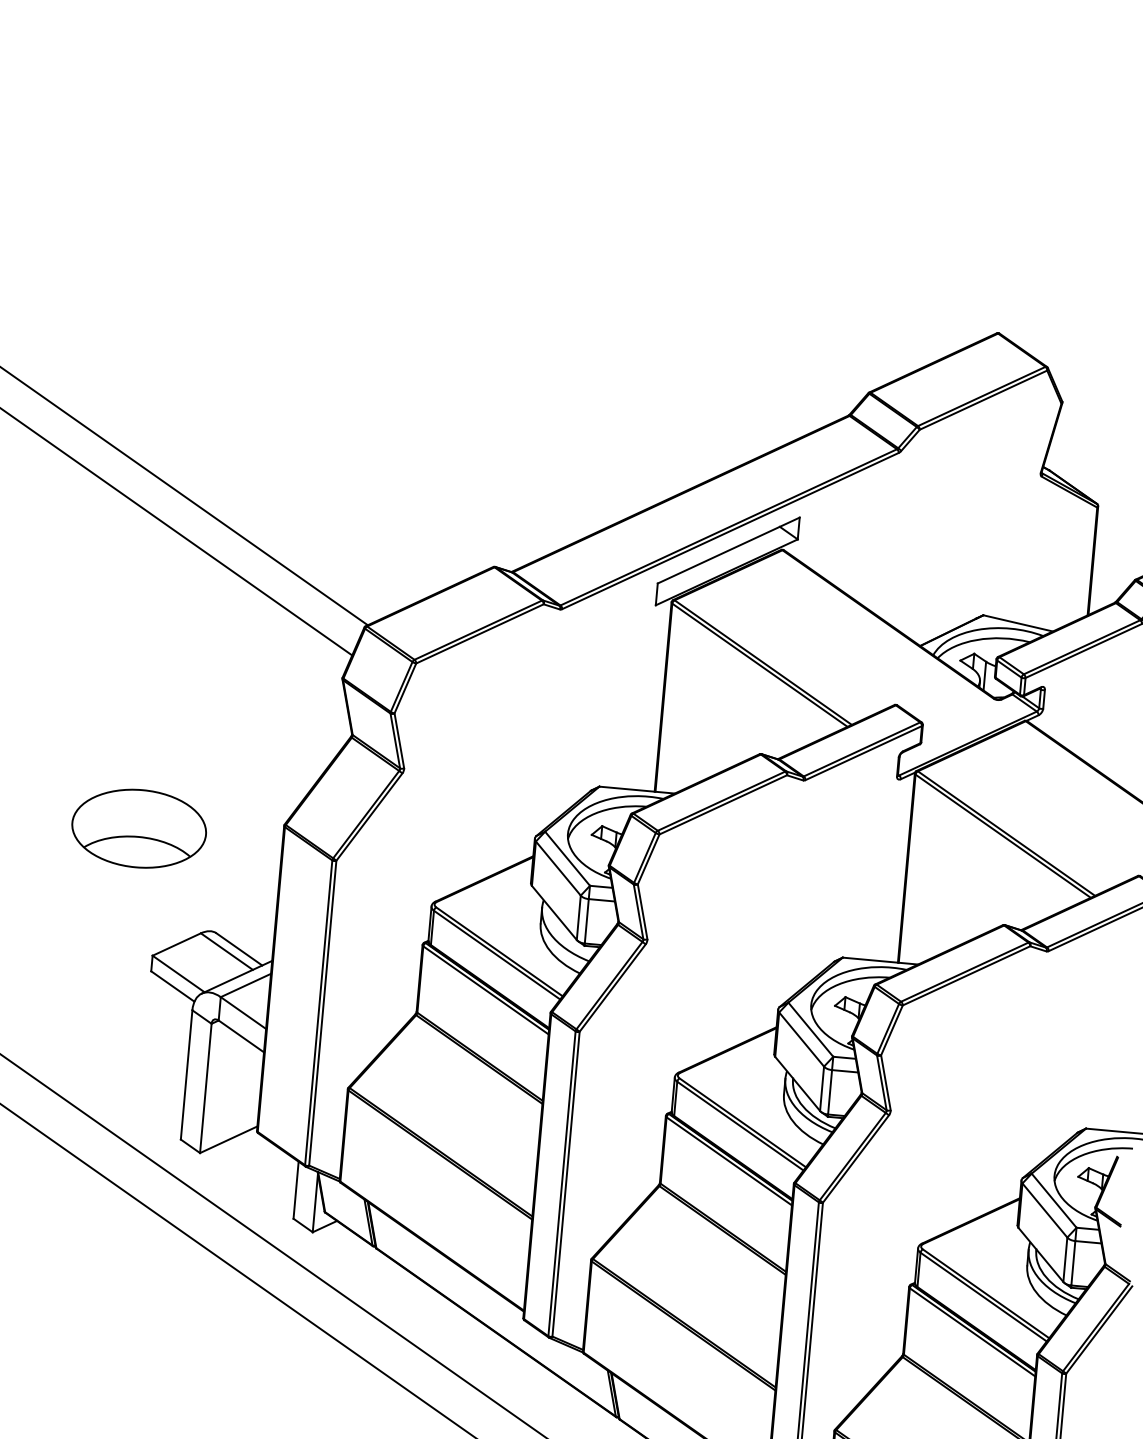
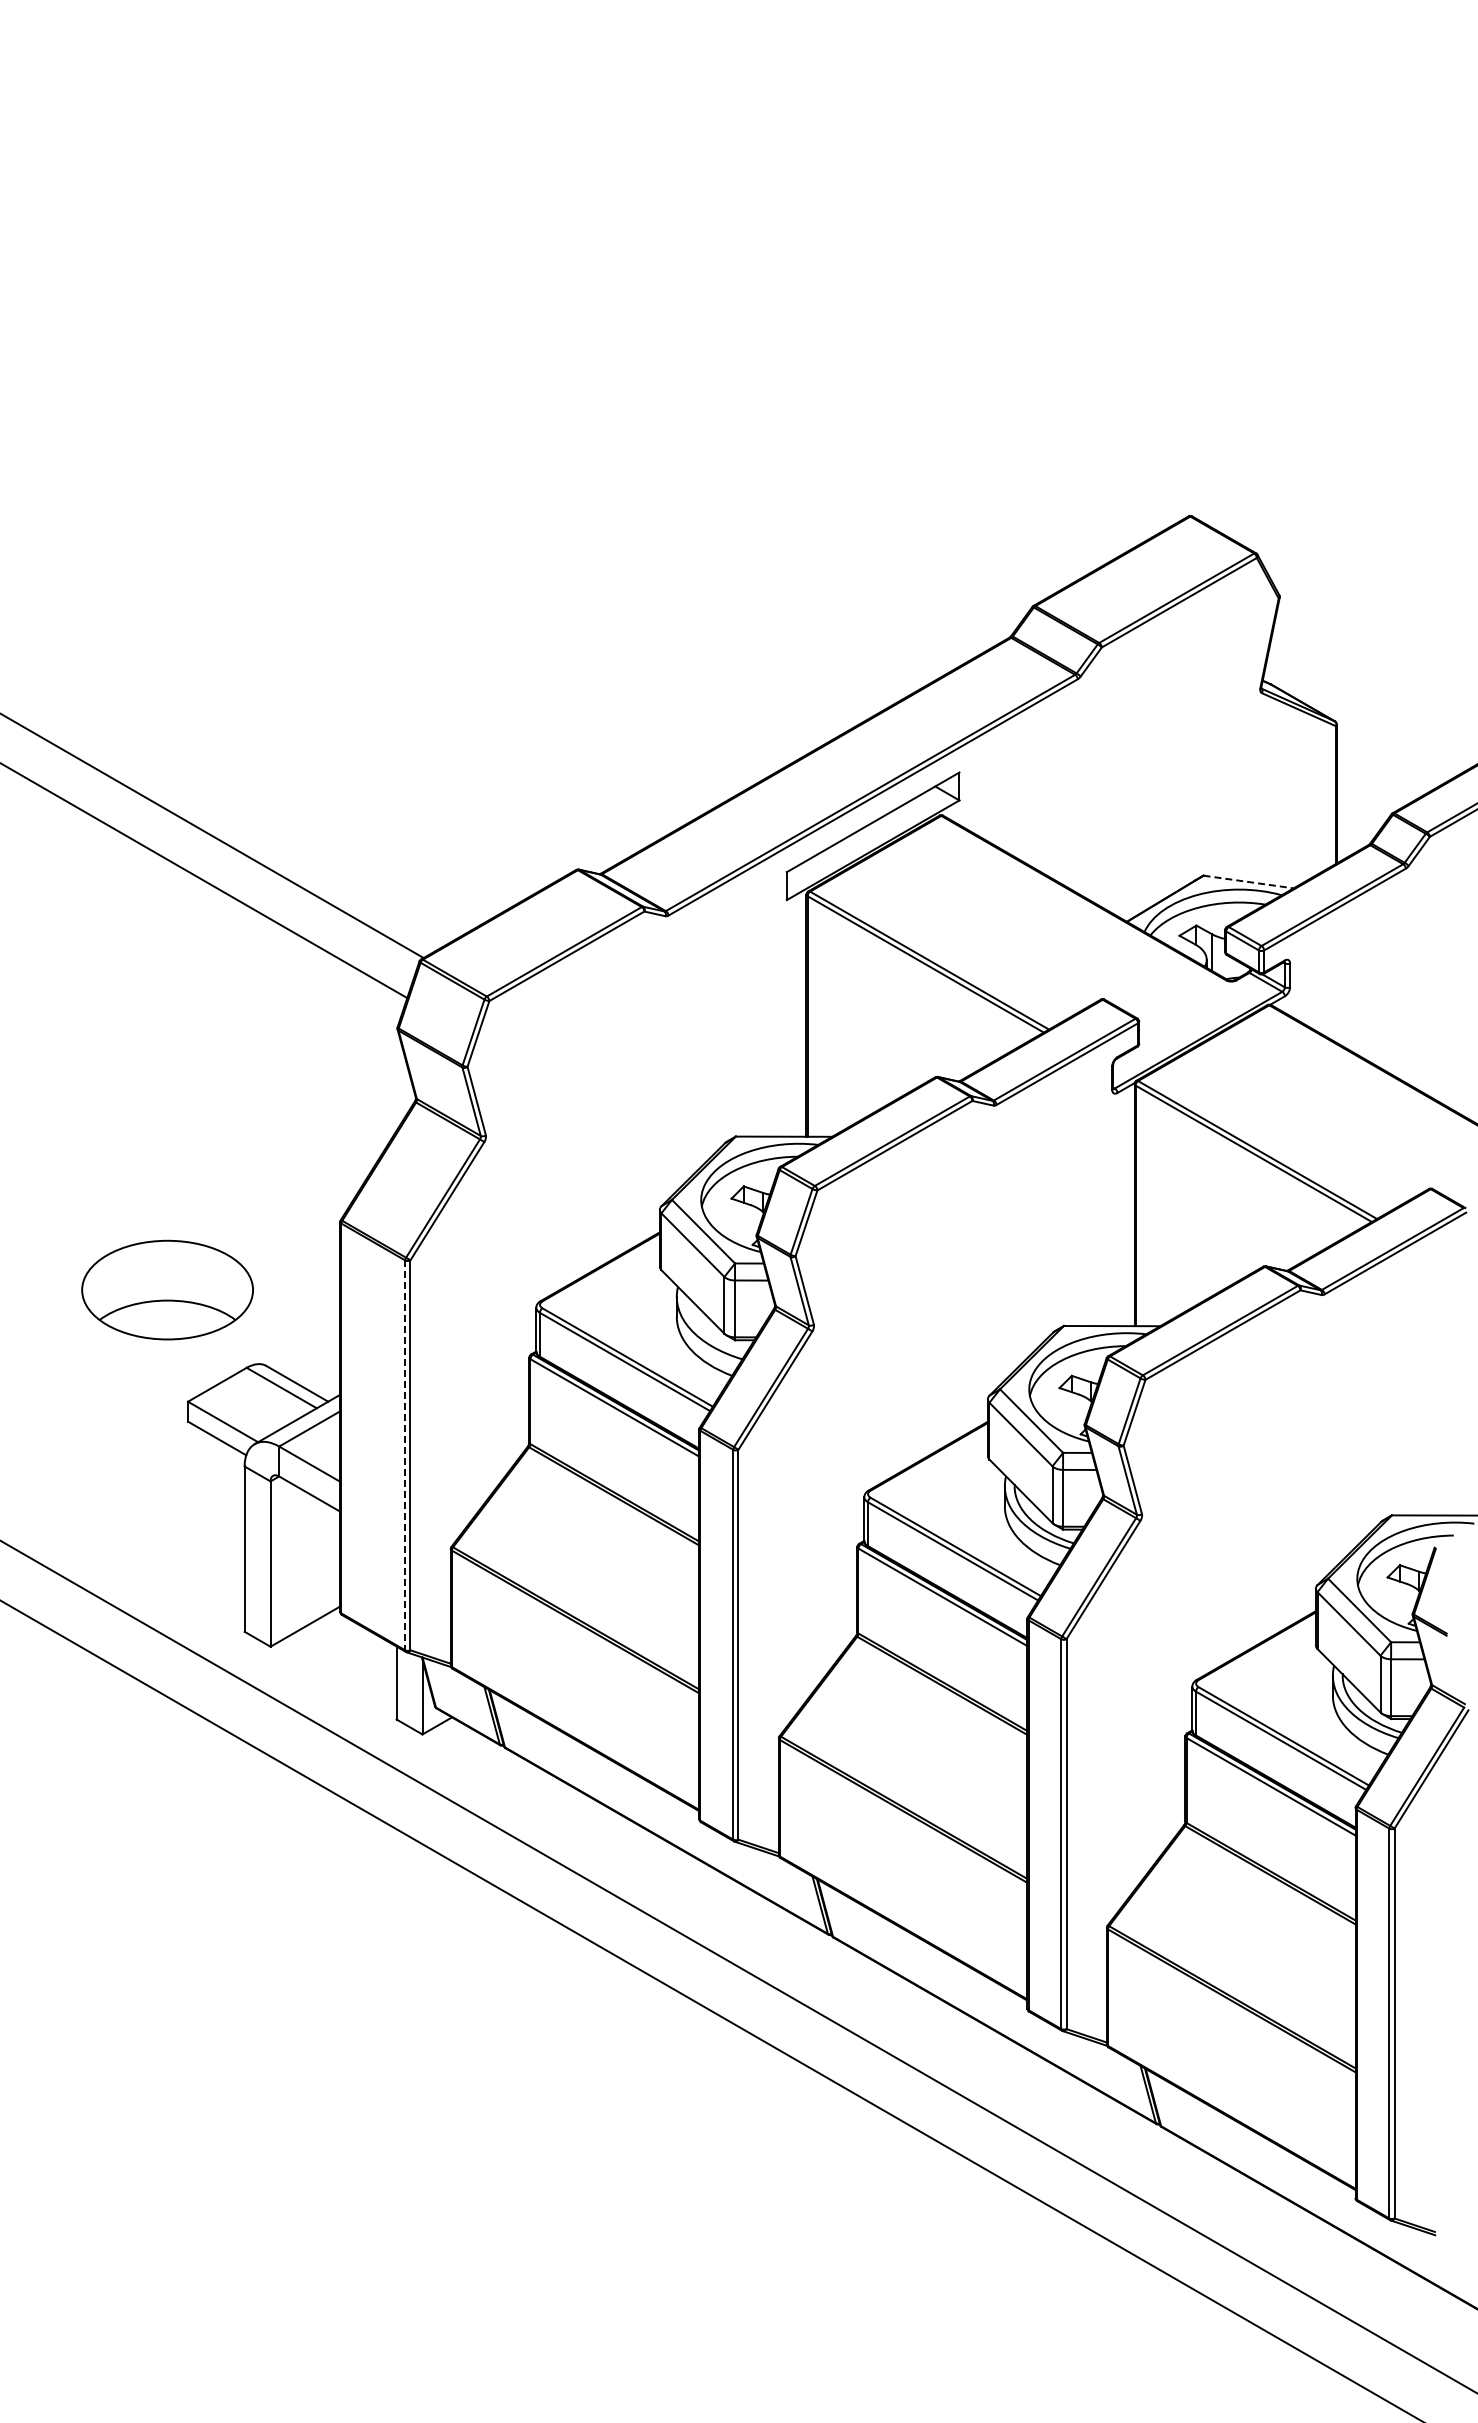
line: (1018, 623) -> (1249, 882), solid -> dashed
part: (139, 828) -> (167, 1289), moved
line: (318, 1012) -> (405, 1455), solid -> dashed

